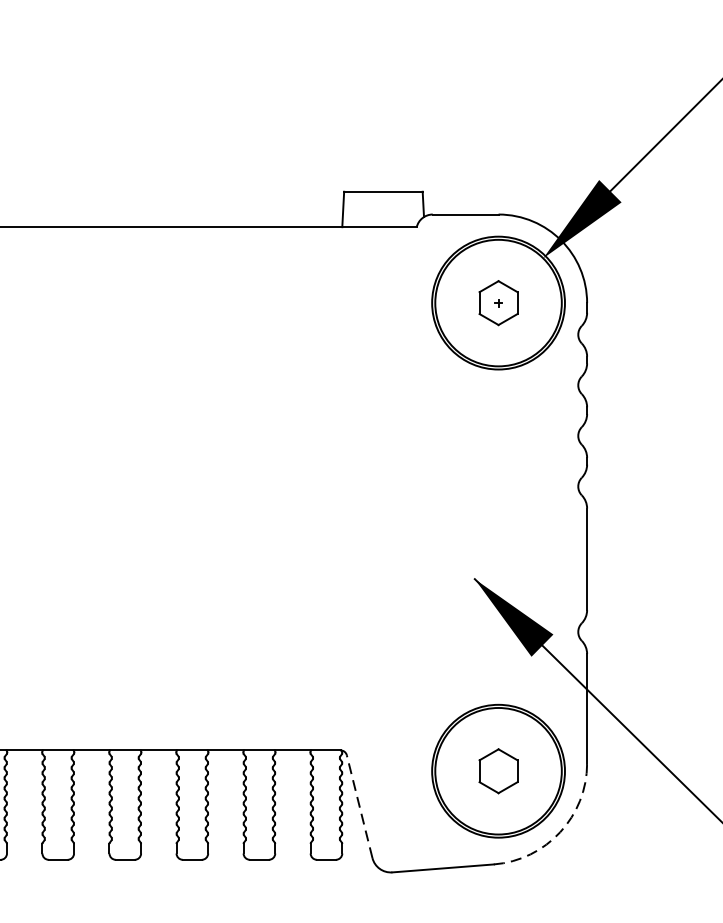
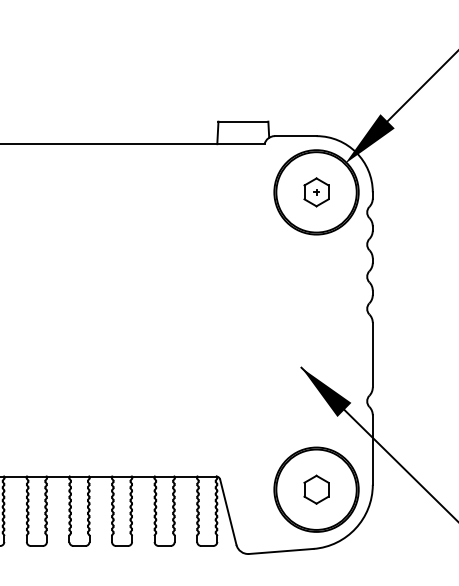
line: (359, 807) -> (228, 512), dashed -> solid
arc: (559, 832) -> (355, 528), dashed -> solid

